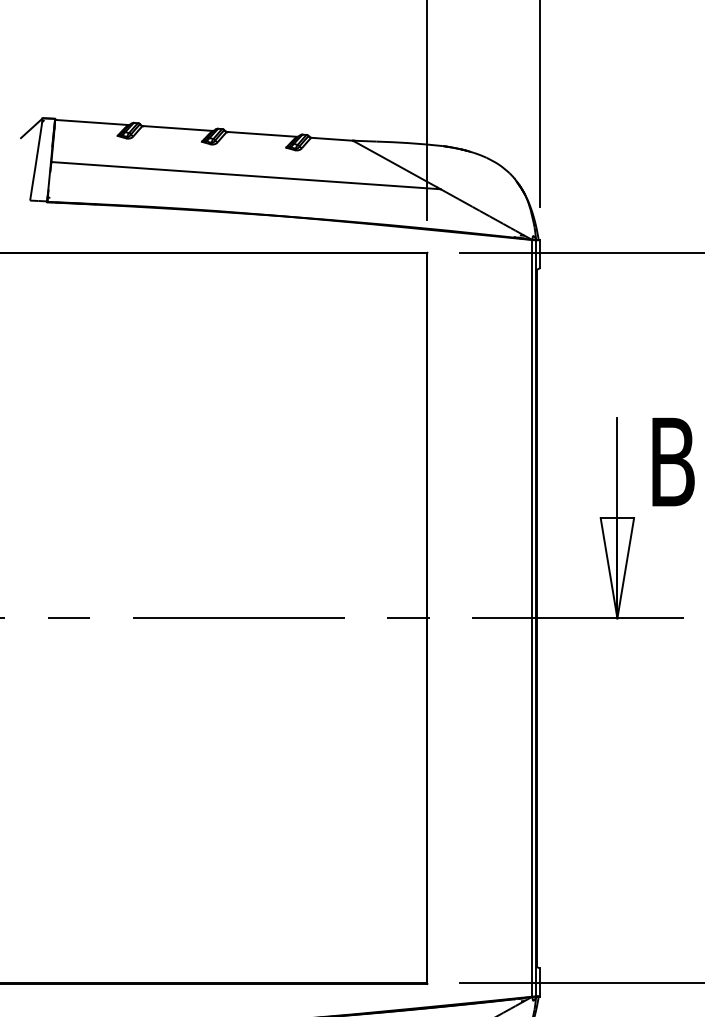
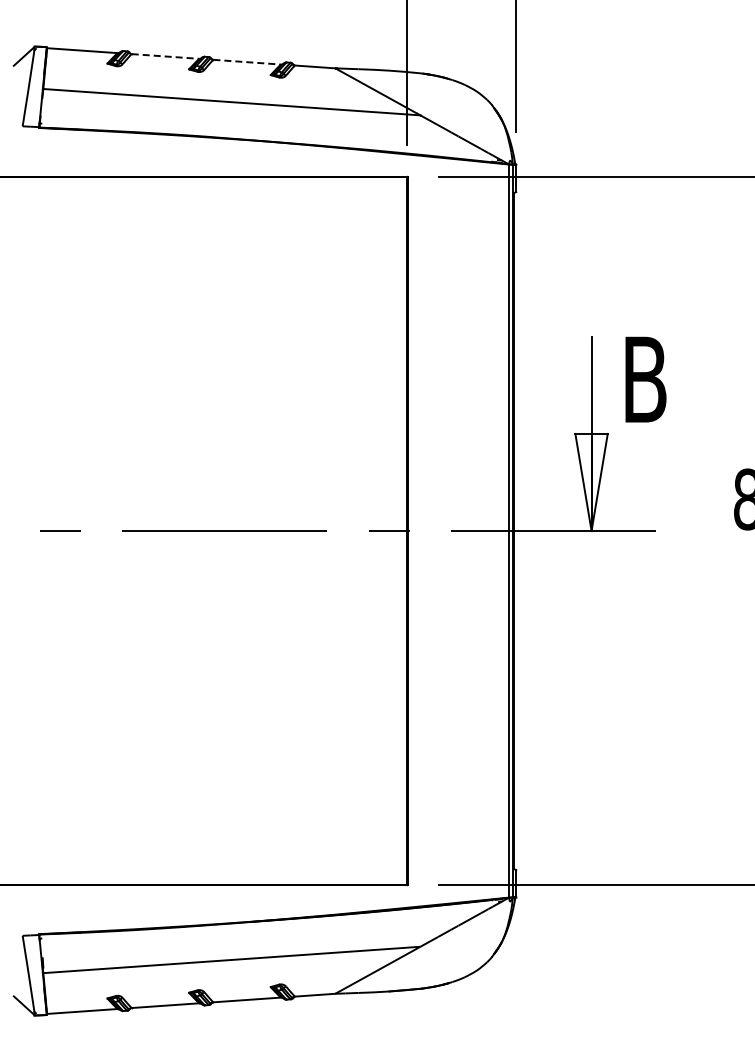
line: (177, 128) -> (165, 56), solid -> dashed
line: (262, 134) -> (247, 62), solid -> dashed

